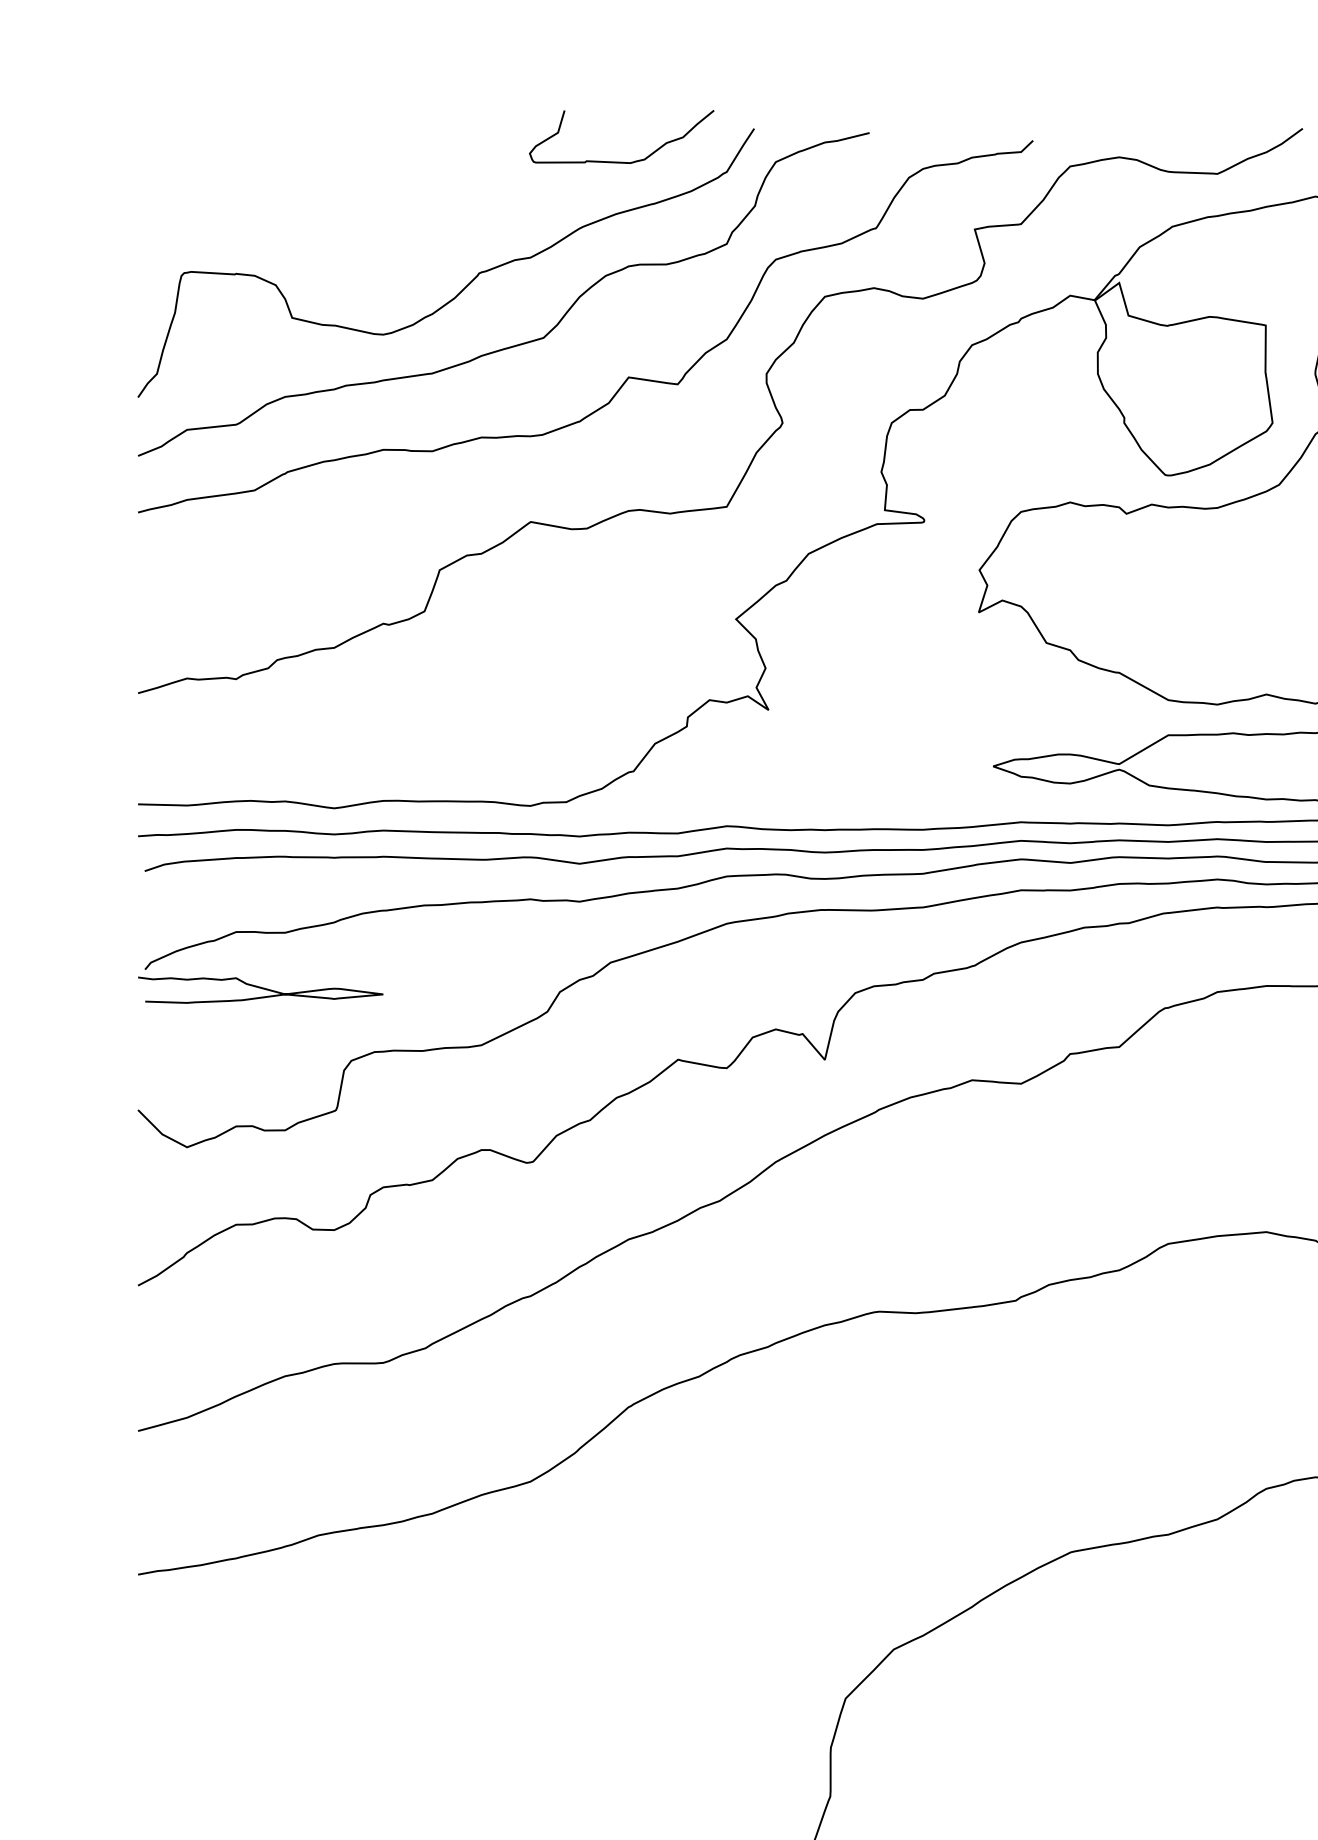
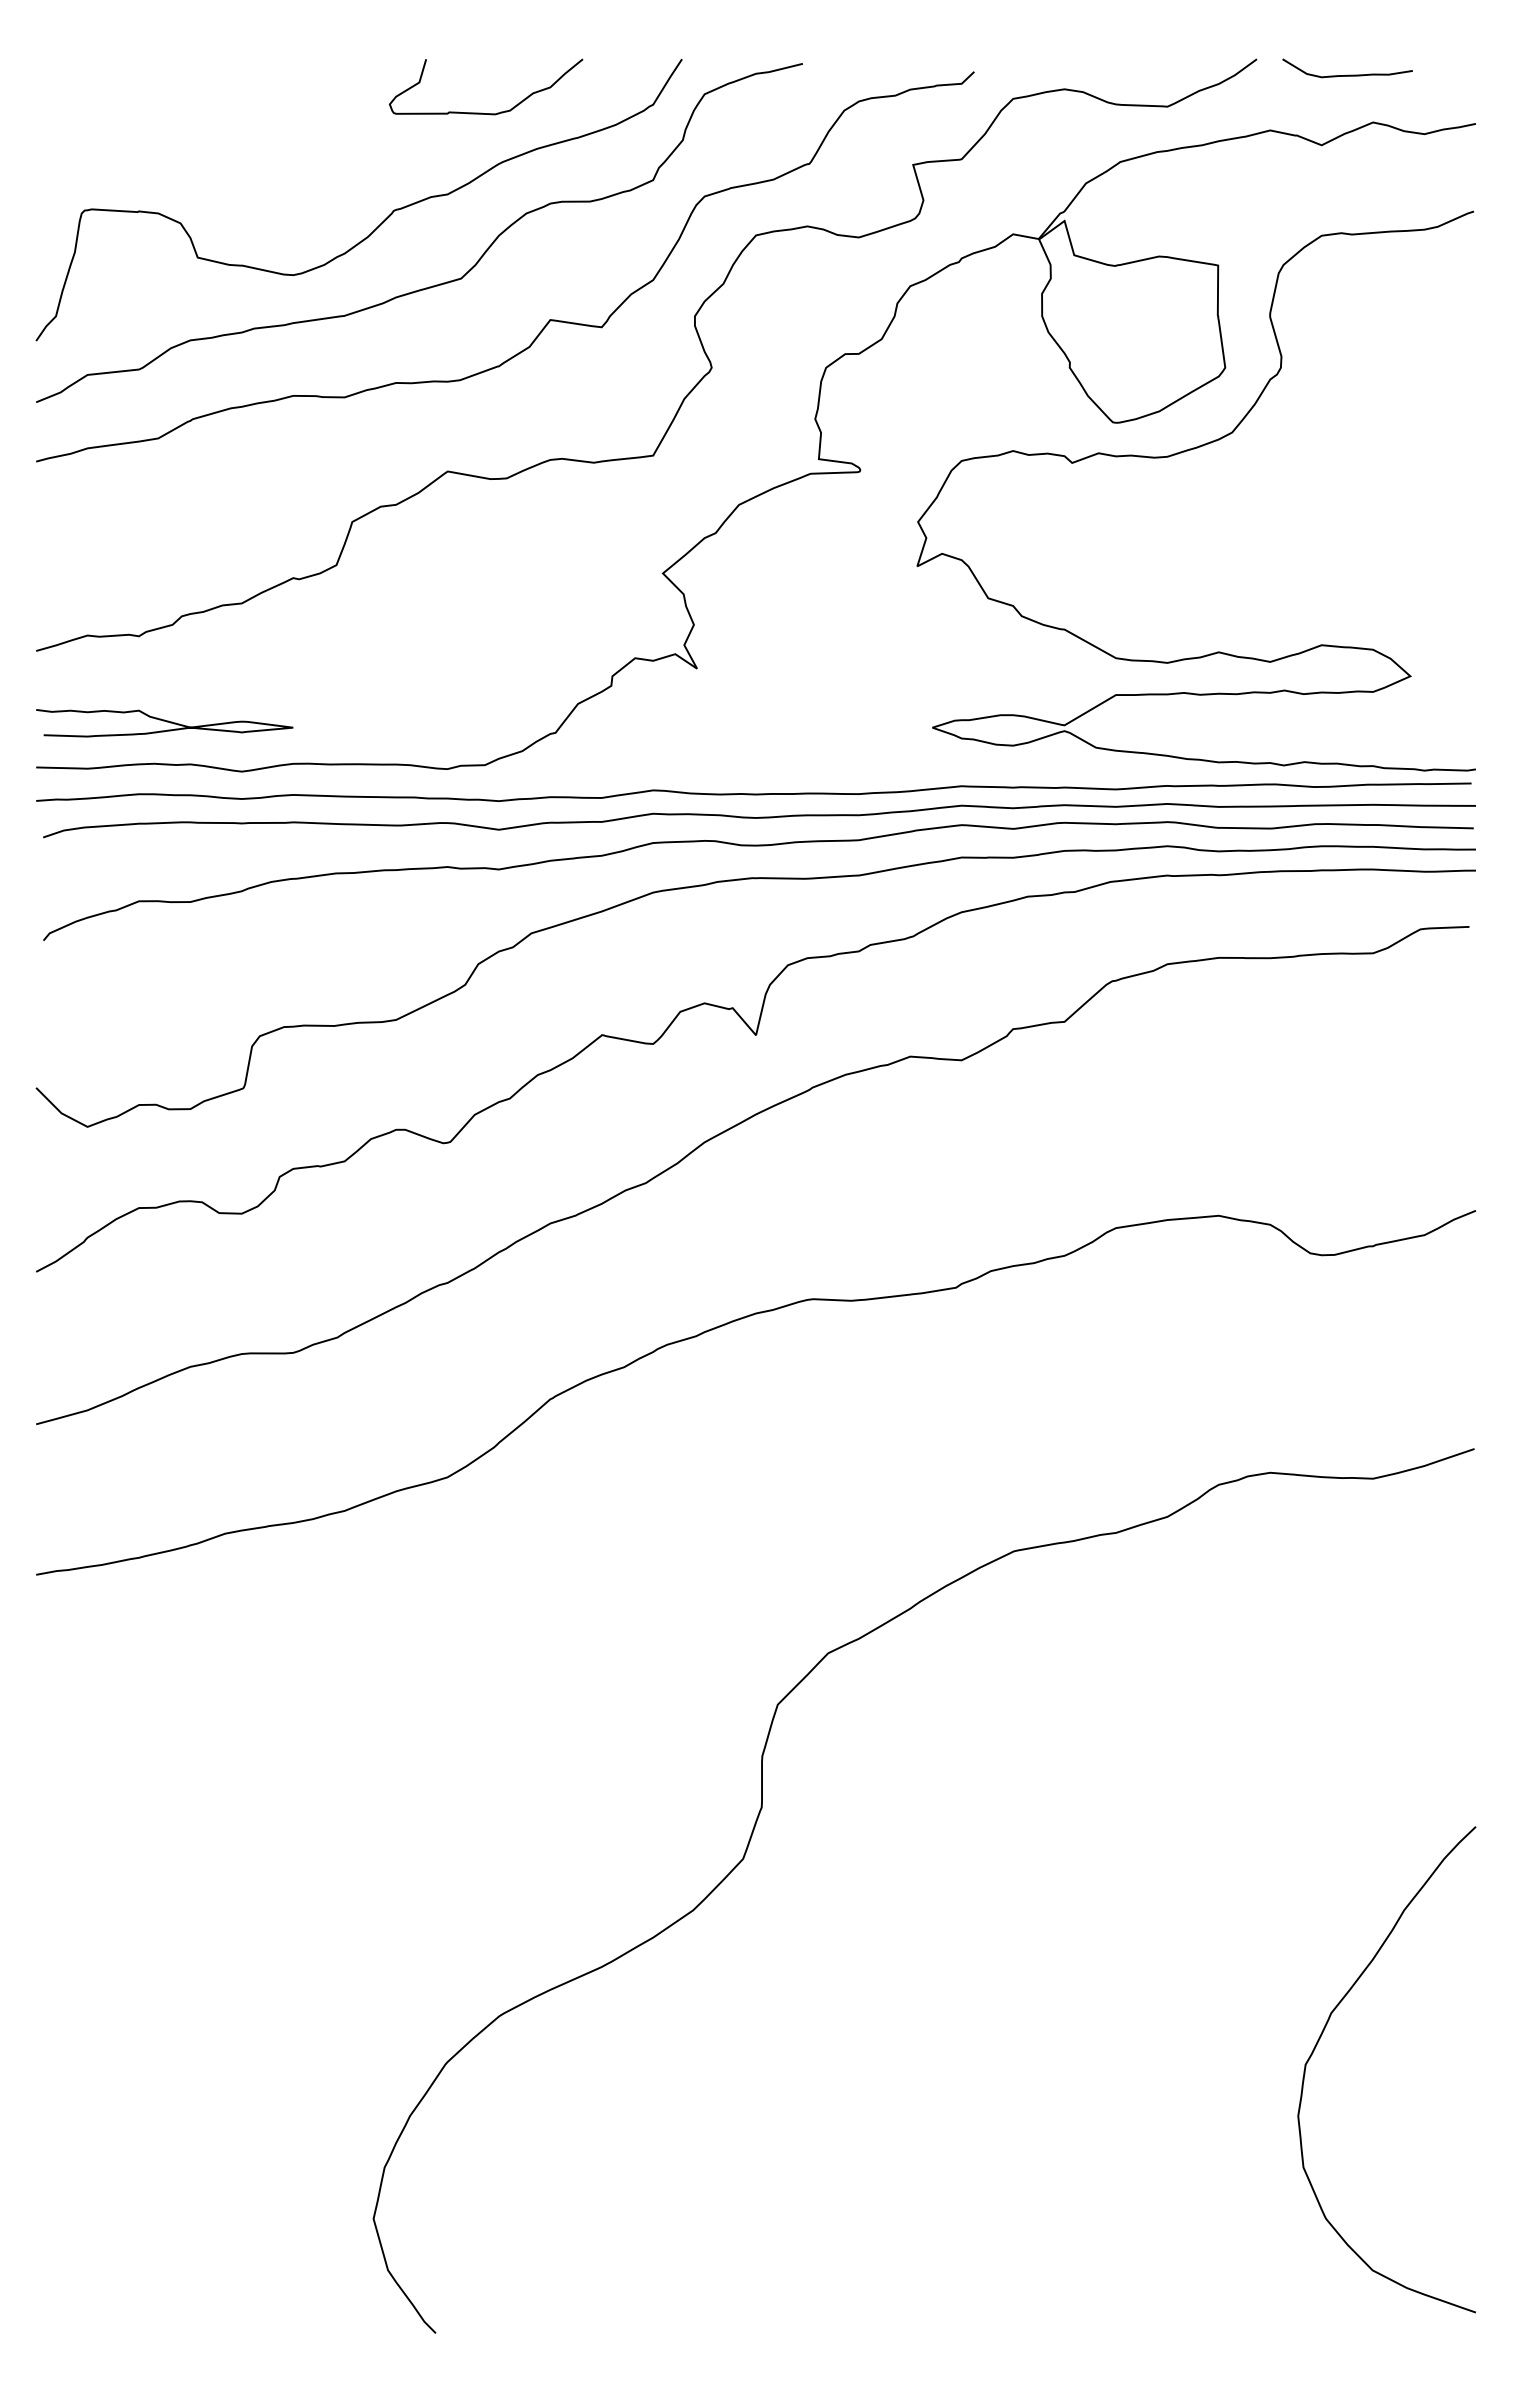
curve: (618, 161) -> (482, 112), moved
curve: (260, 988) -> (164, 721), moved

